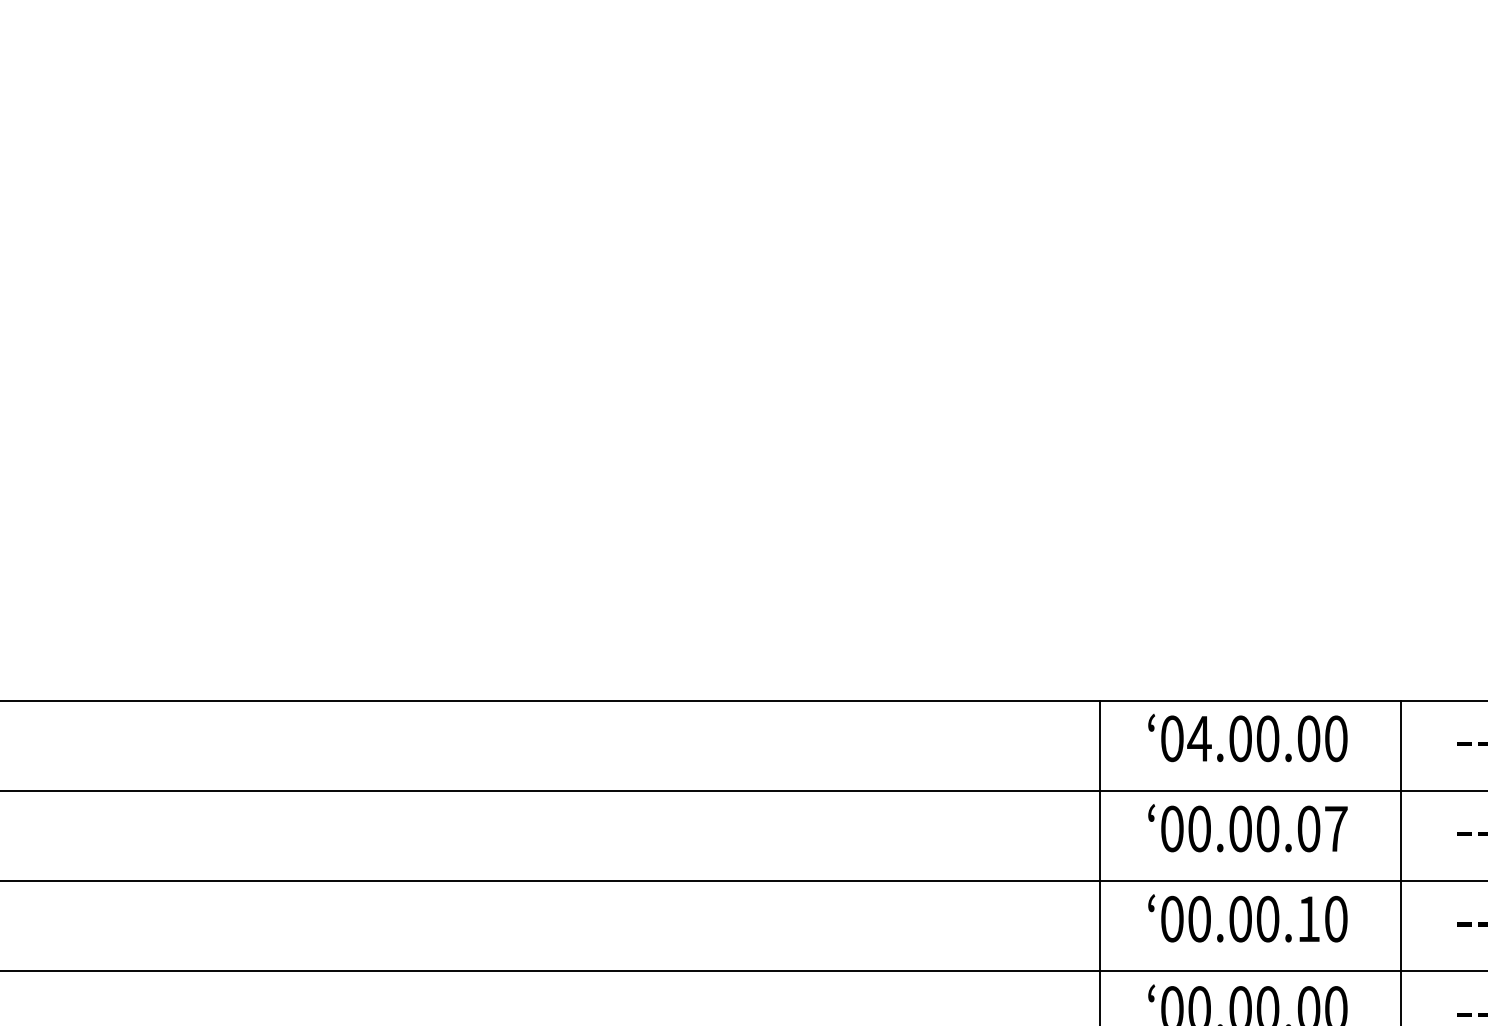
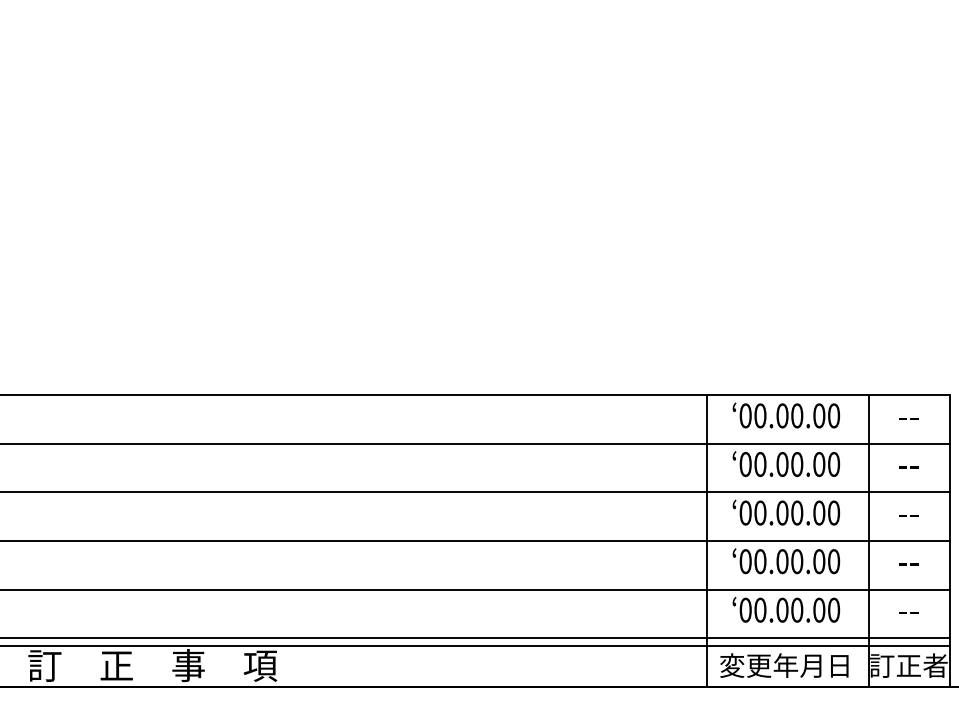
text: (1197, 738) -> (759, 415), 04.00.00 -> 00.00.00
text: (1337, 829) -> (834, 464), 00.00.07 -> 00.00.00
text: (1309, 918) -> (819, 512), 00.00.10 -> 00.00.00

